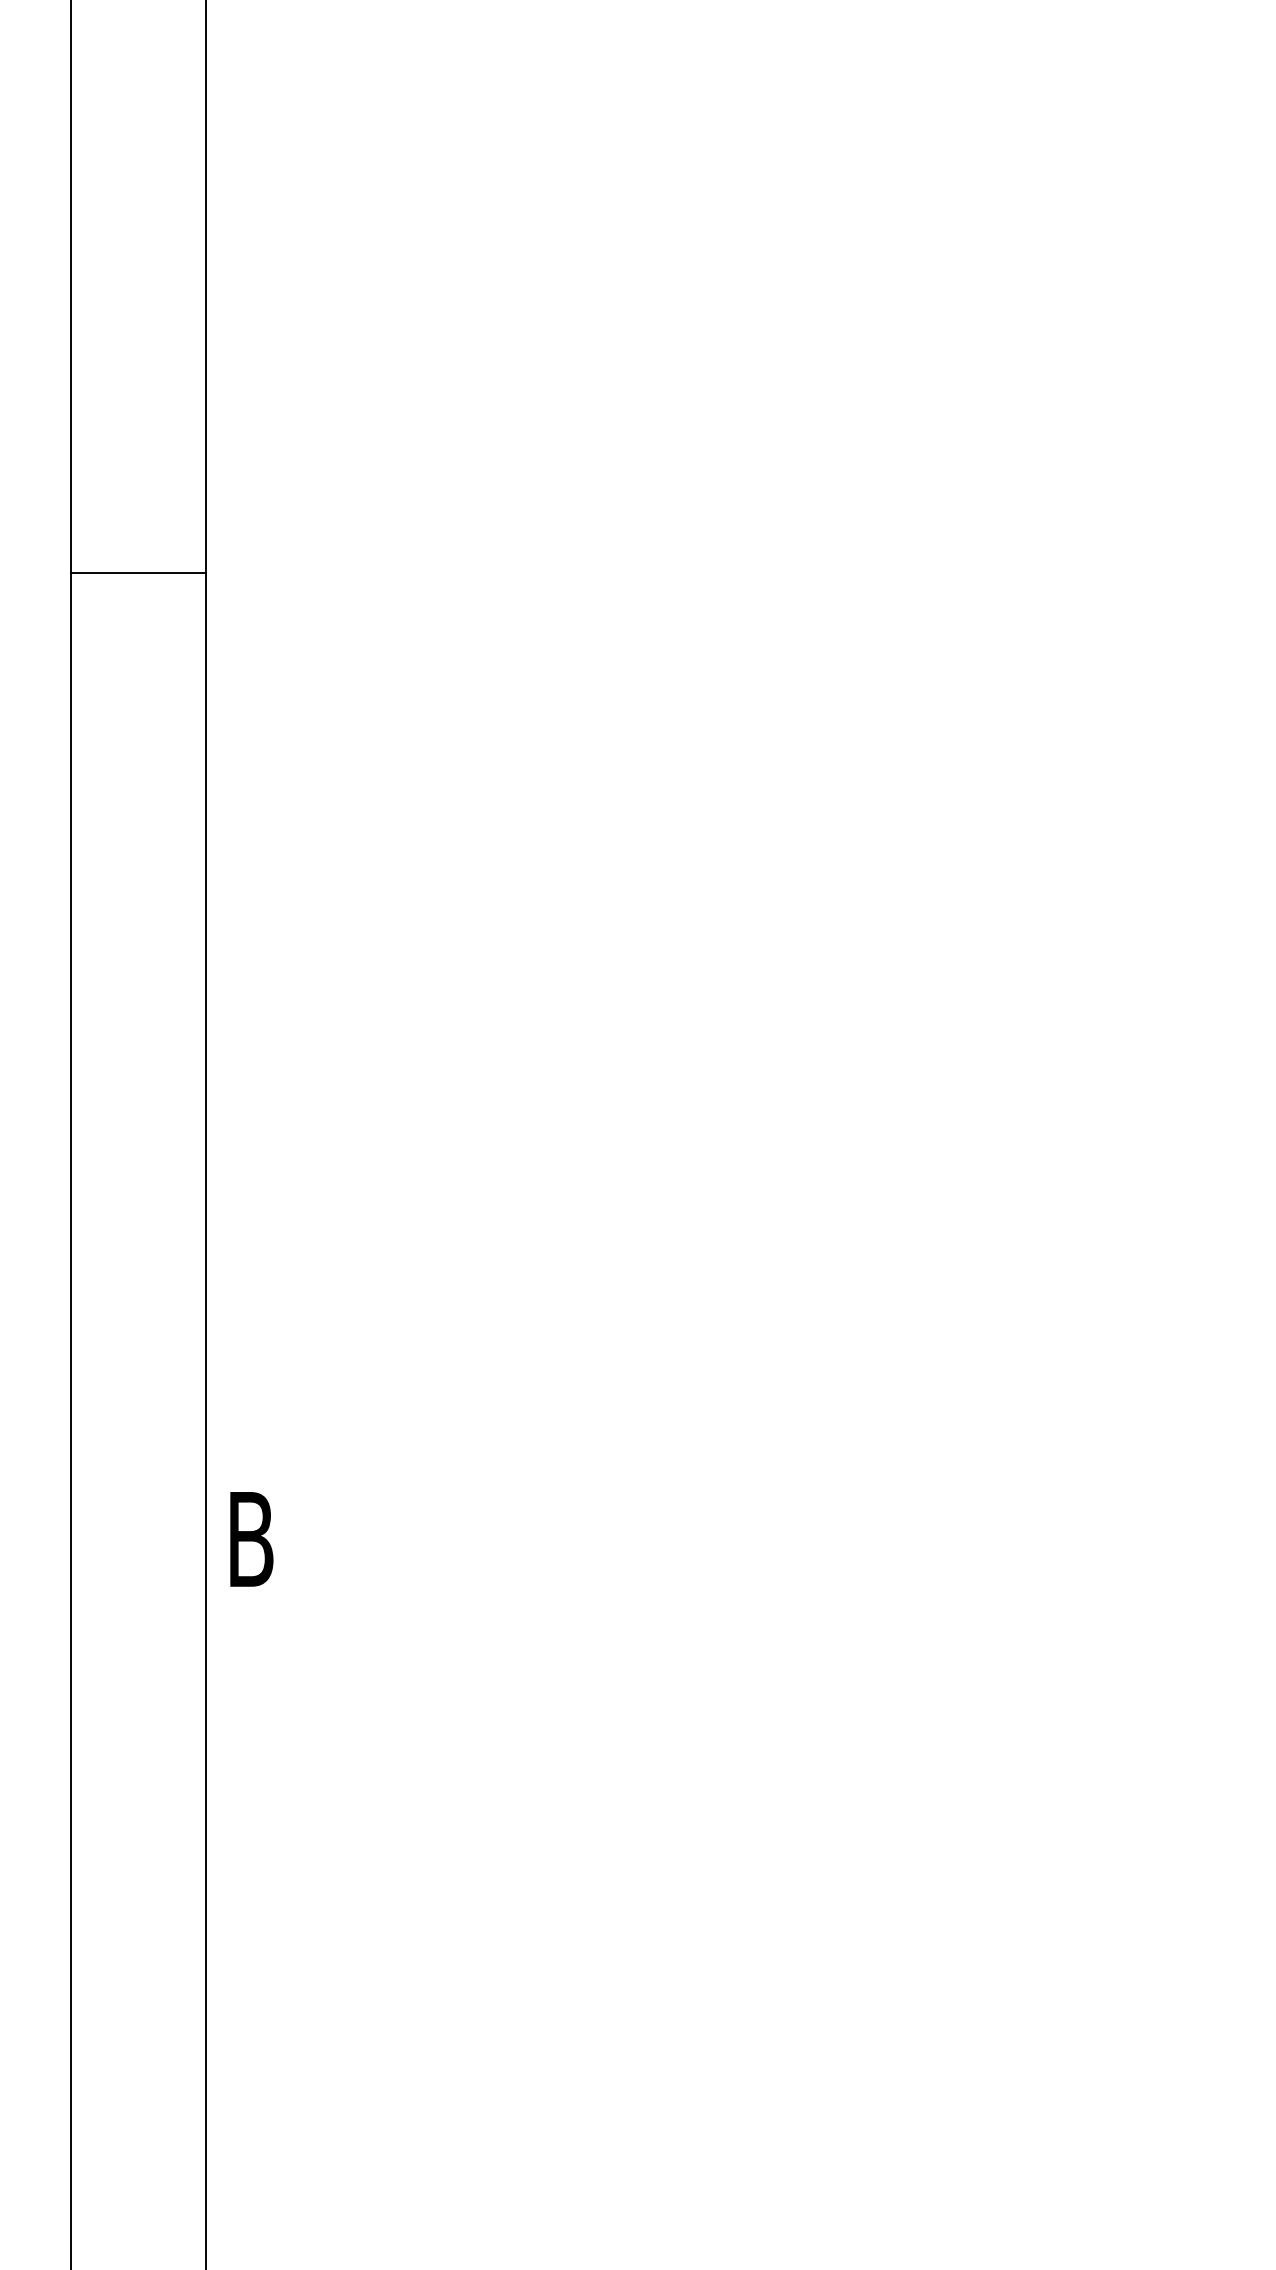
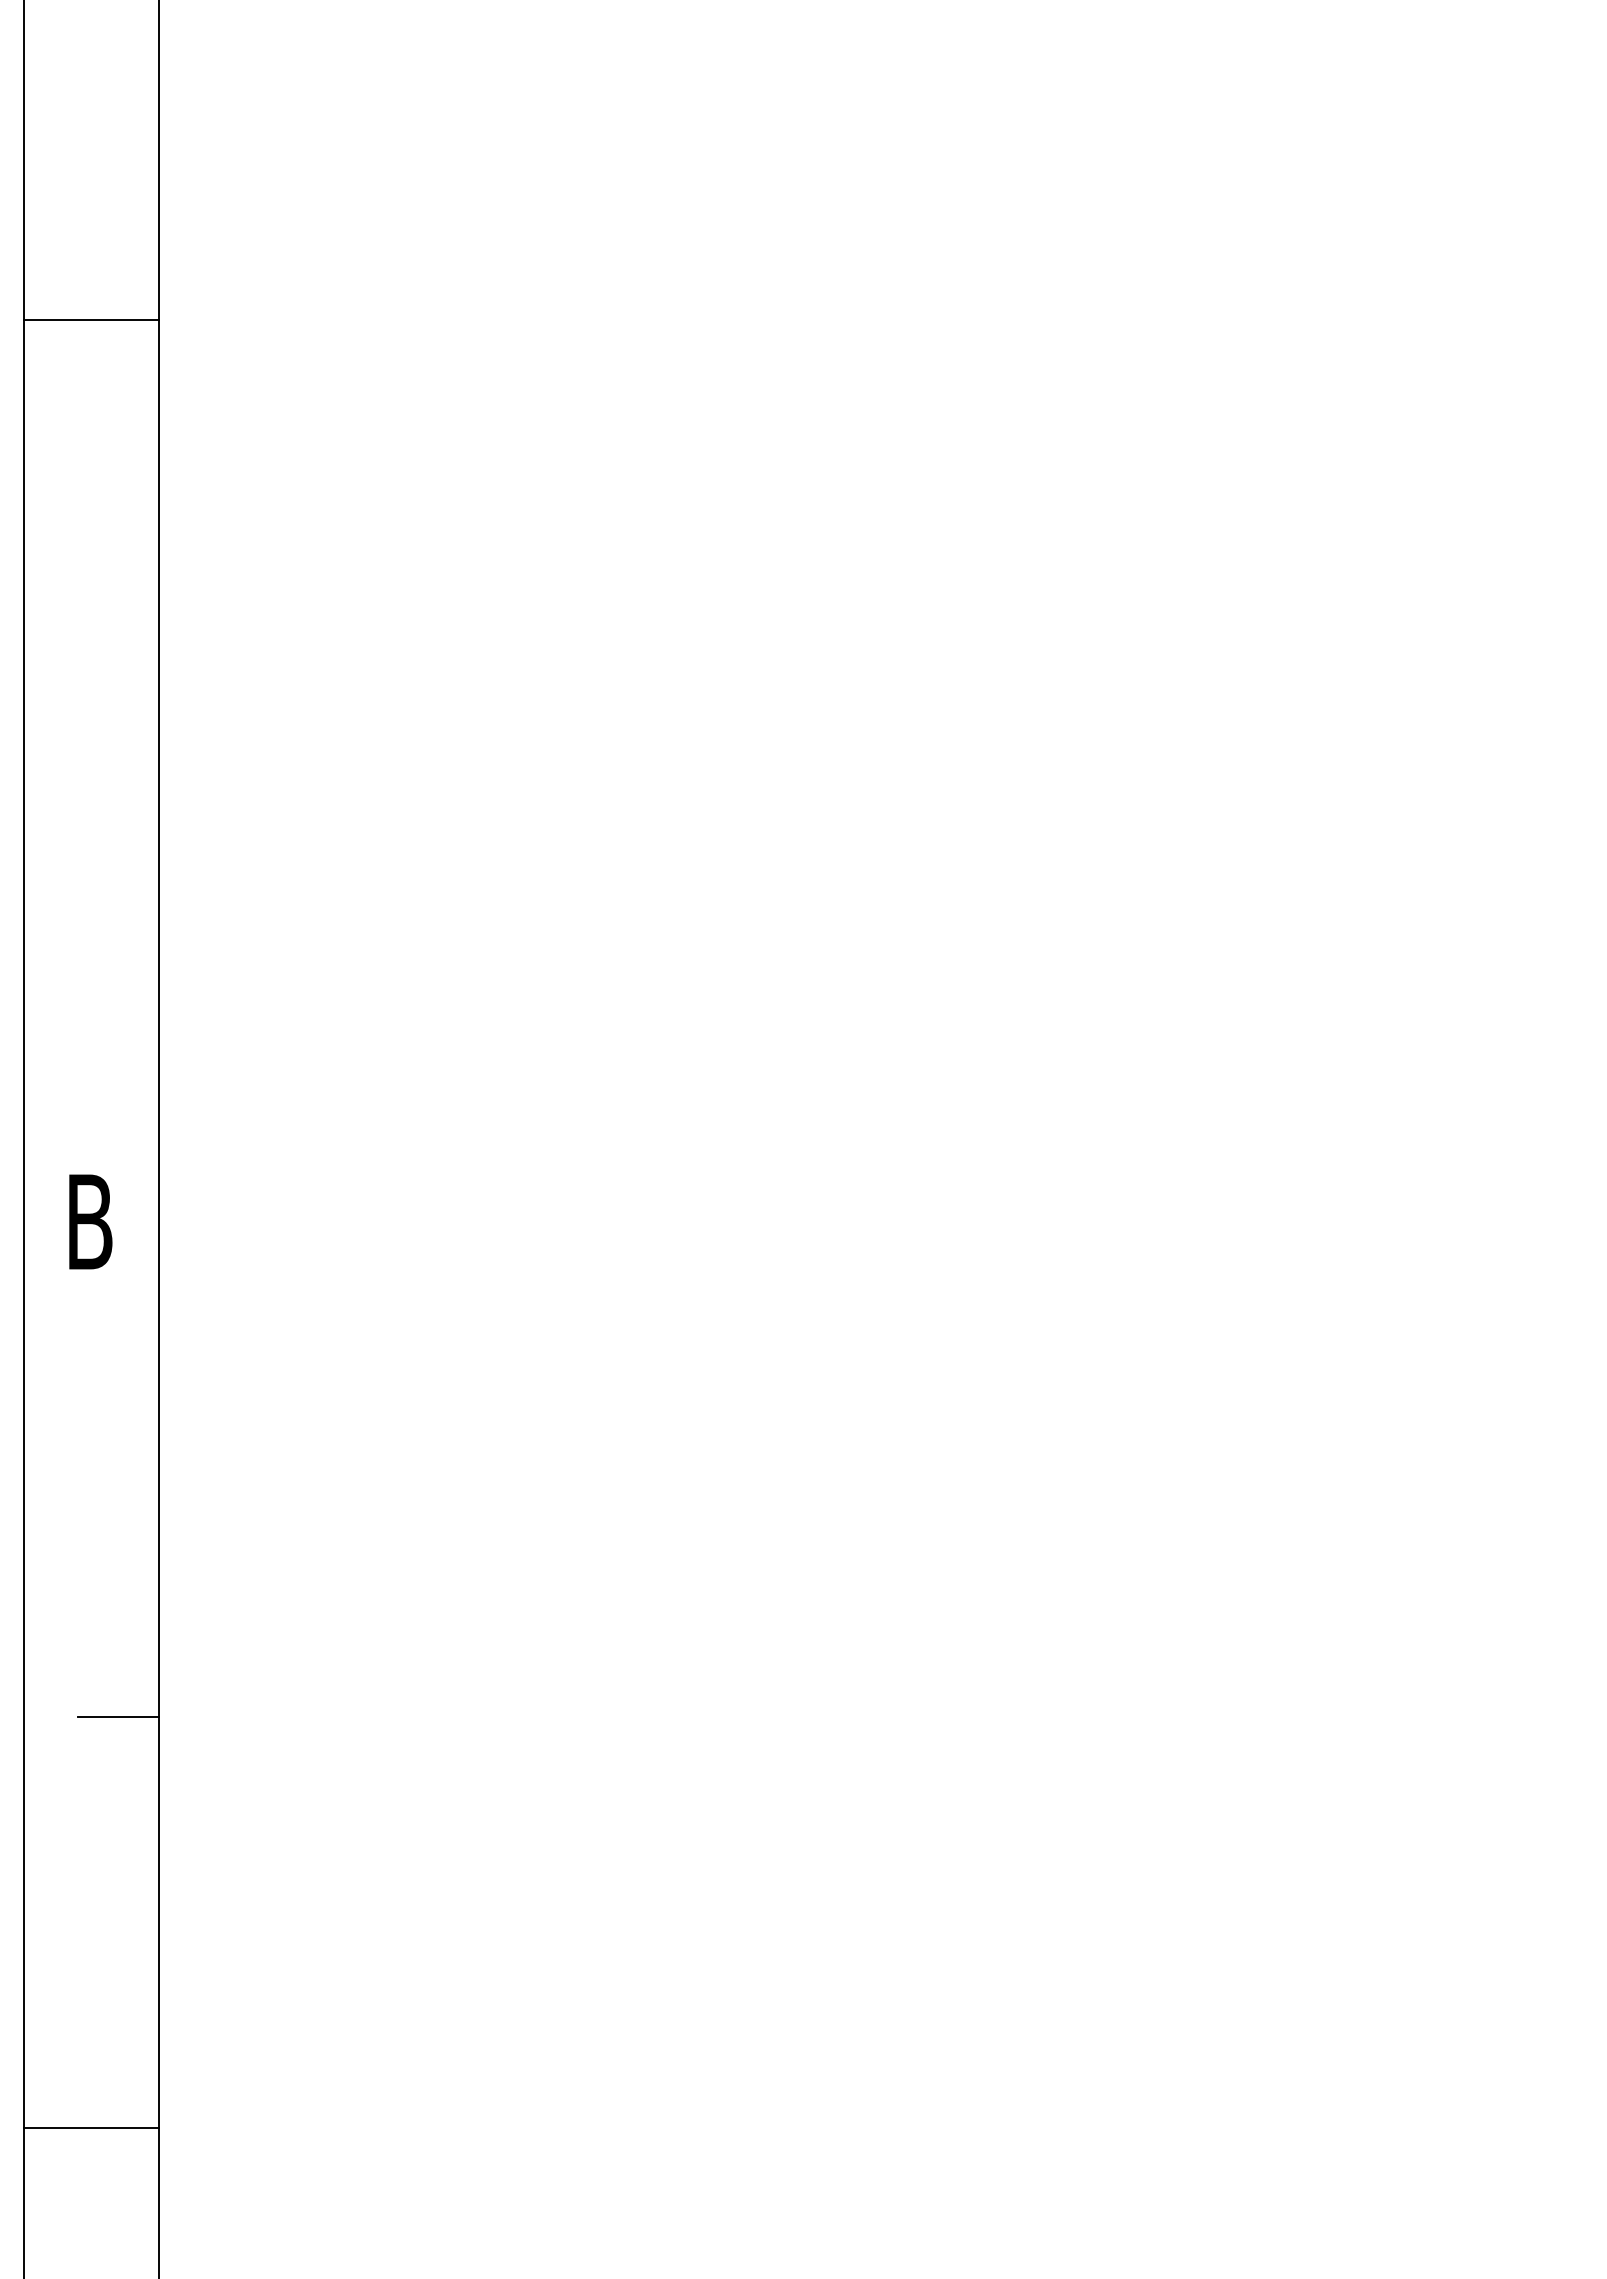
line: (138, 572) -> (91, 319), moved
text: (251, 1538) -> (90, 1221), moved
line: (165, 1876) -> (118, 1716), added

